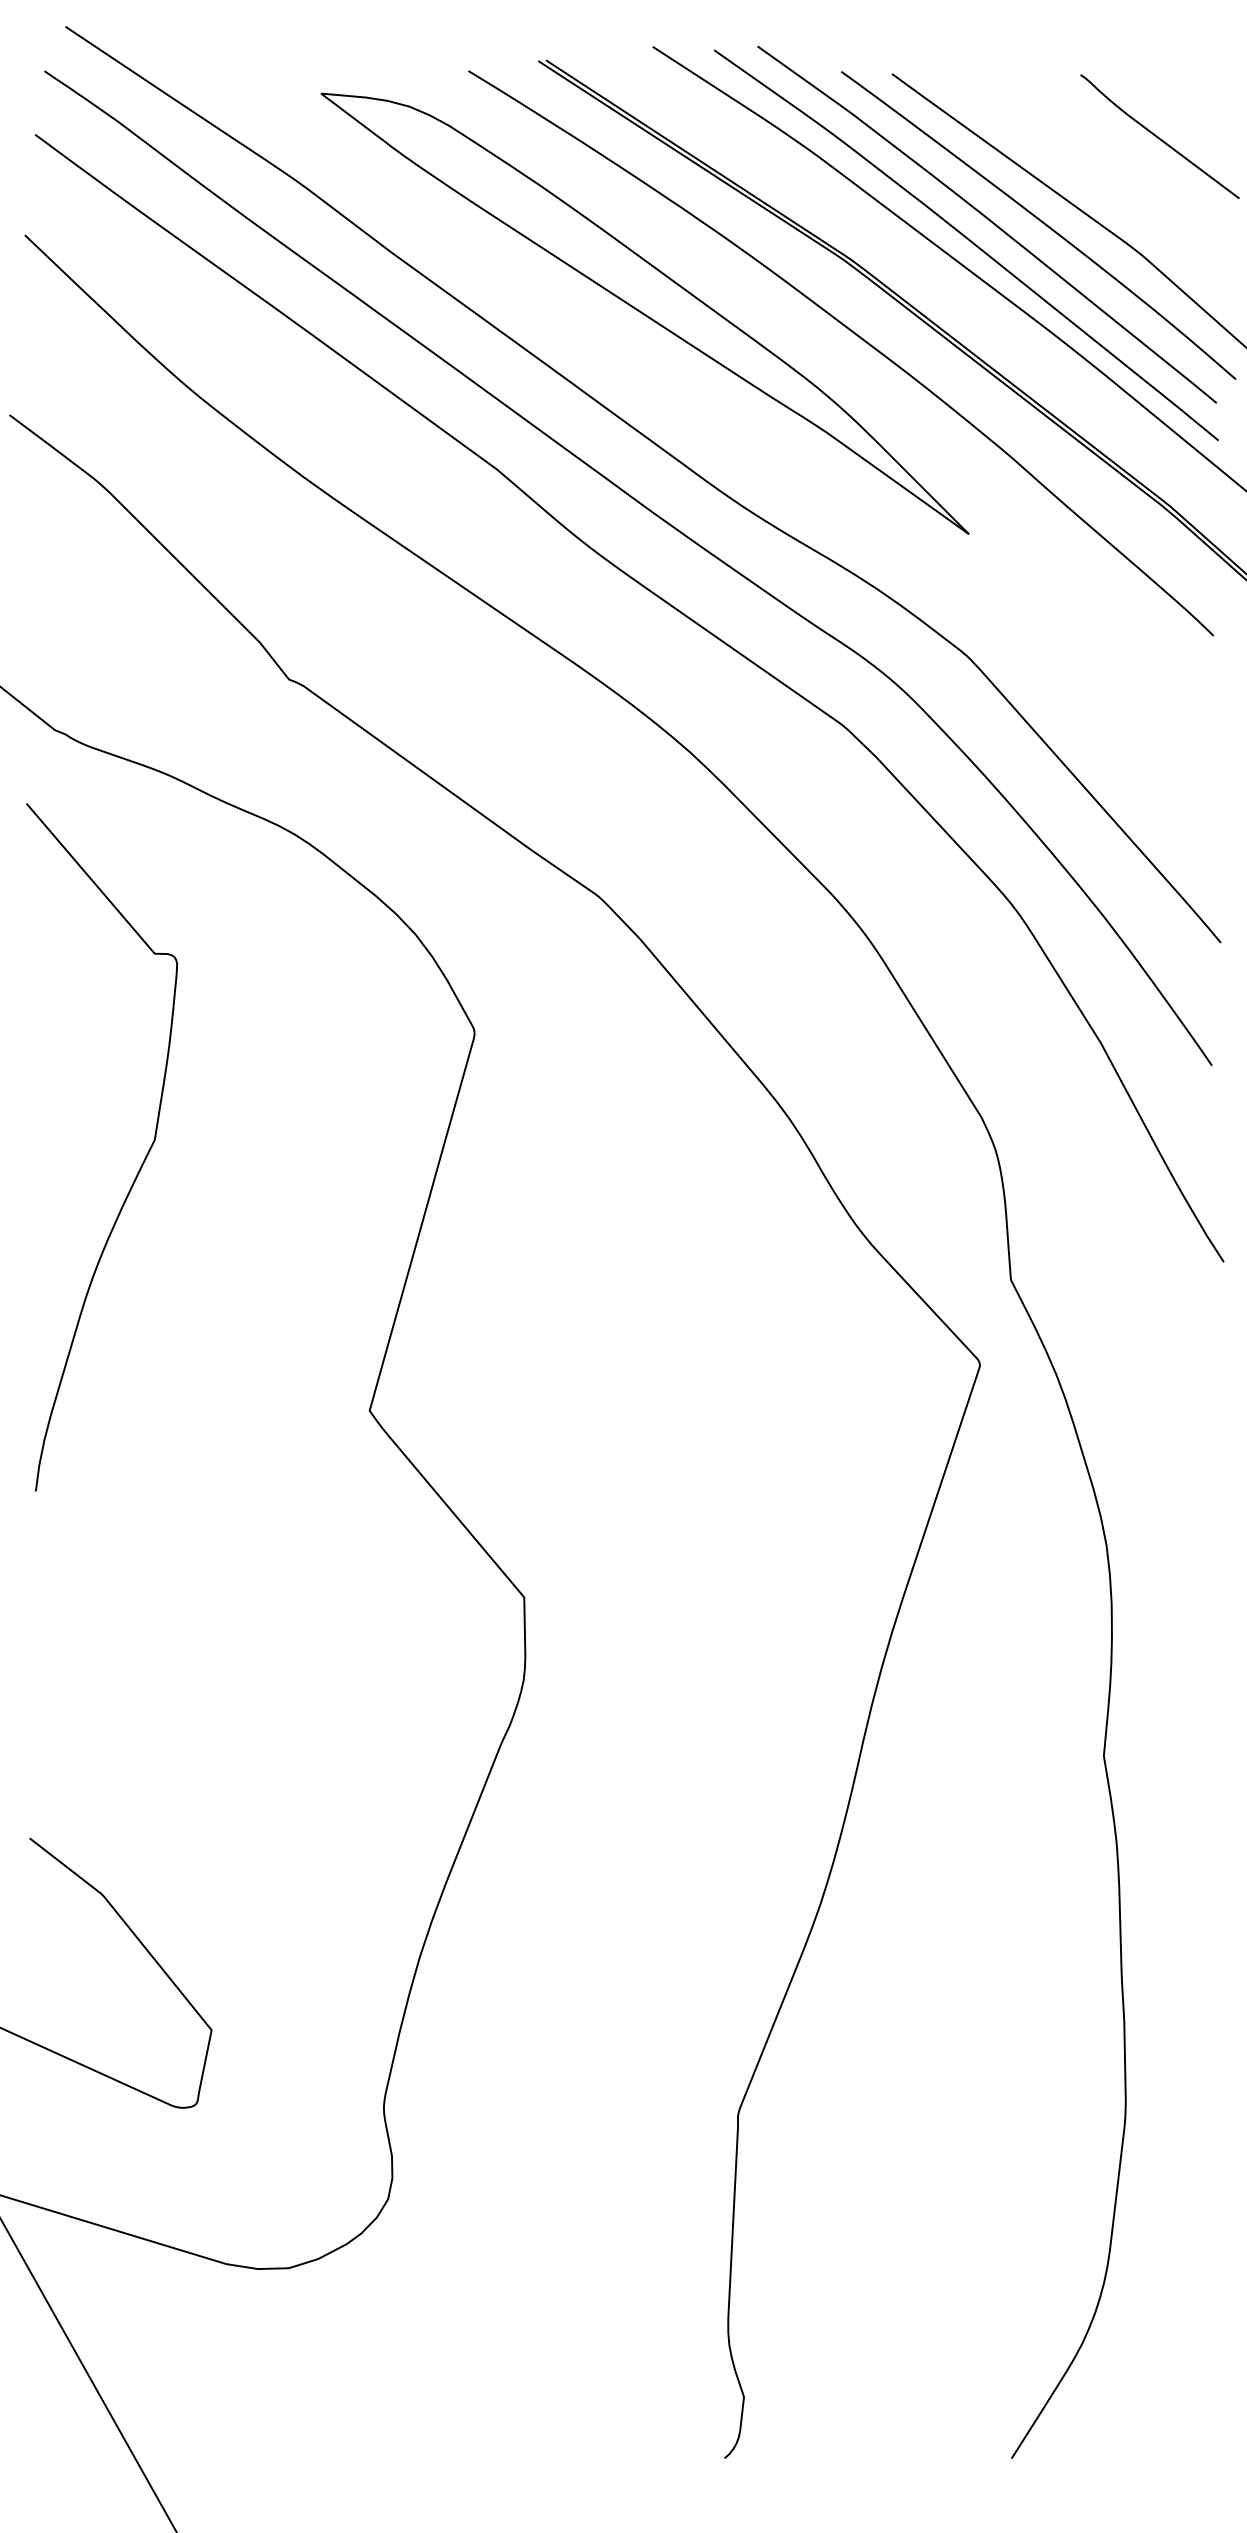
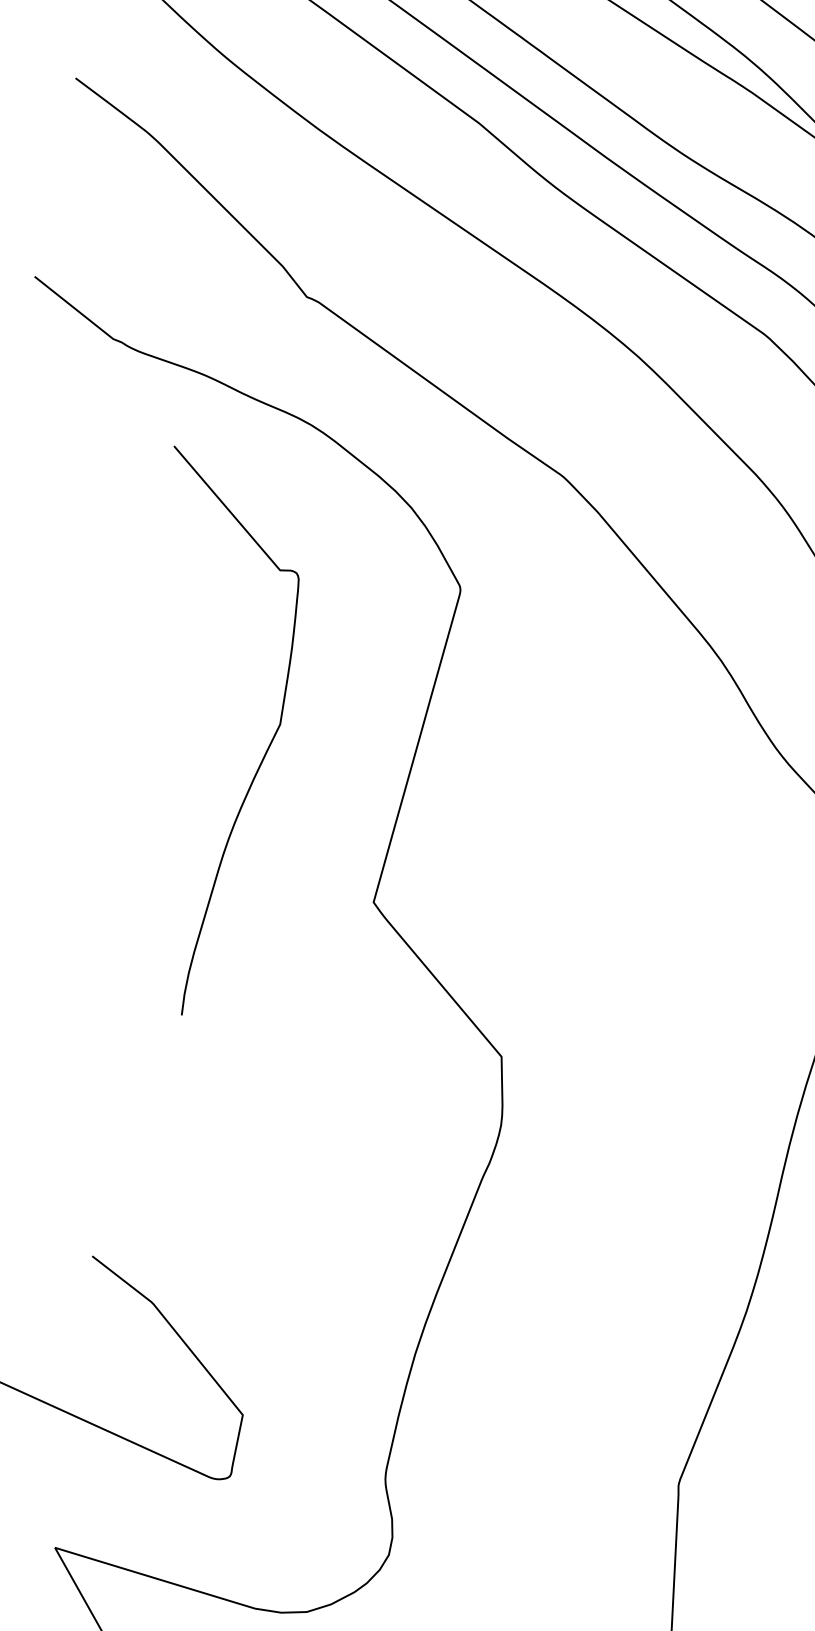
curve: (140, 1166) -> (268, 746), moved

